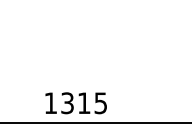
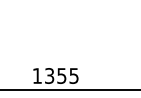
text: (83, 102) -> (61, 75), 1315 -> 1355

